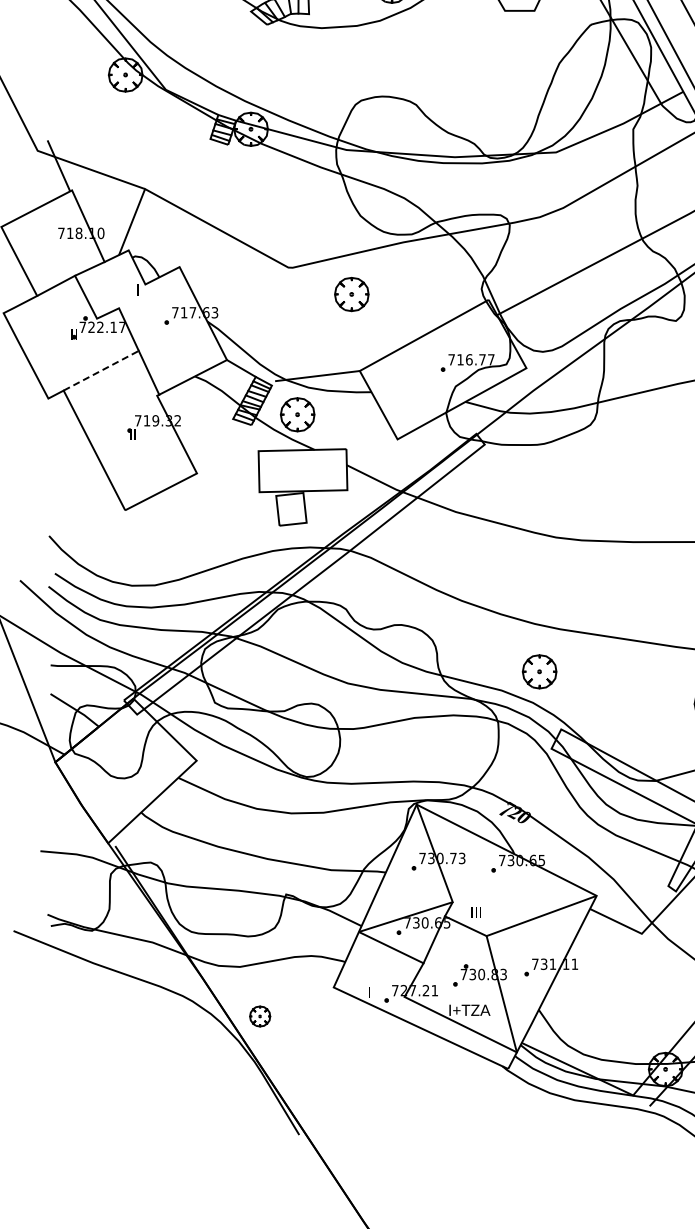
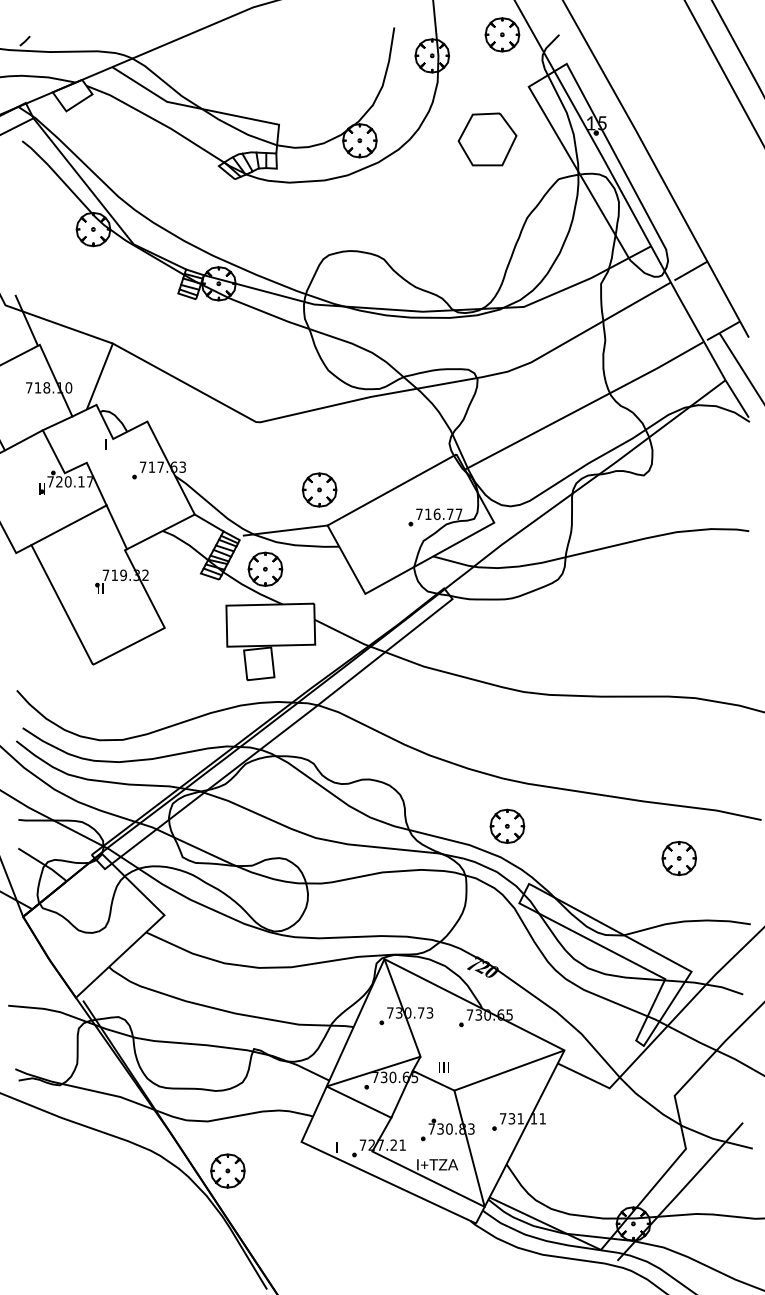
part: (351, 293) -> (319, 489), moved
text: (99, 326) -> (67, 481), 722.17 -> 720.17
line: (101, 370) -> (69, 525), dashed -> solid
part: (259, 1015) -> (227, 1170), size x1.67

